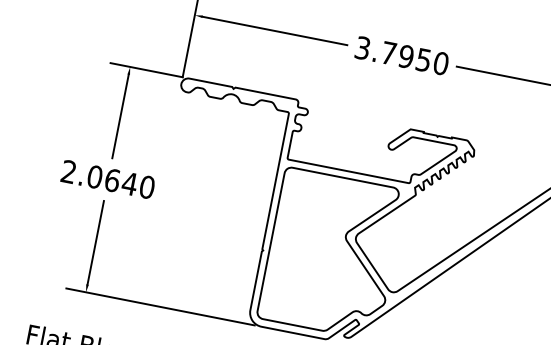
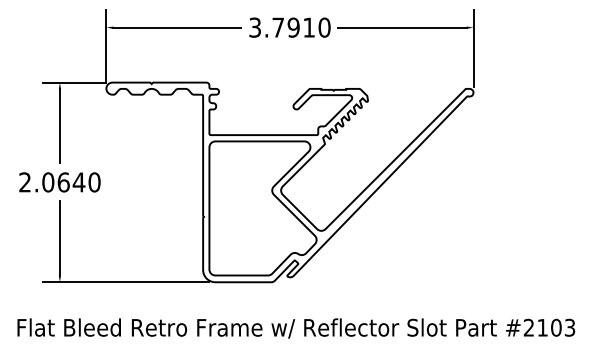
text: (423, 59) -> (308, 27), 3.7950 -> 3.7910

